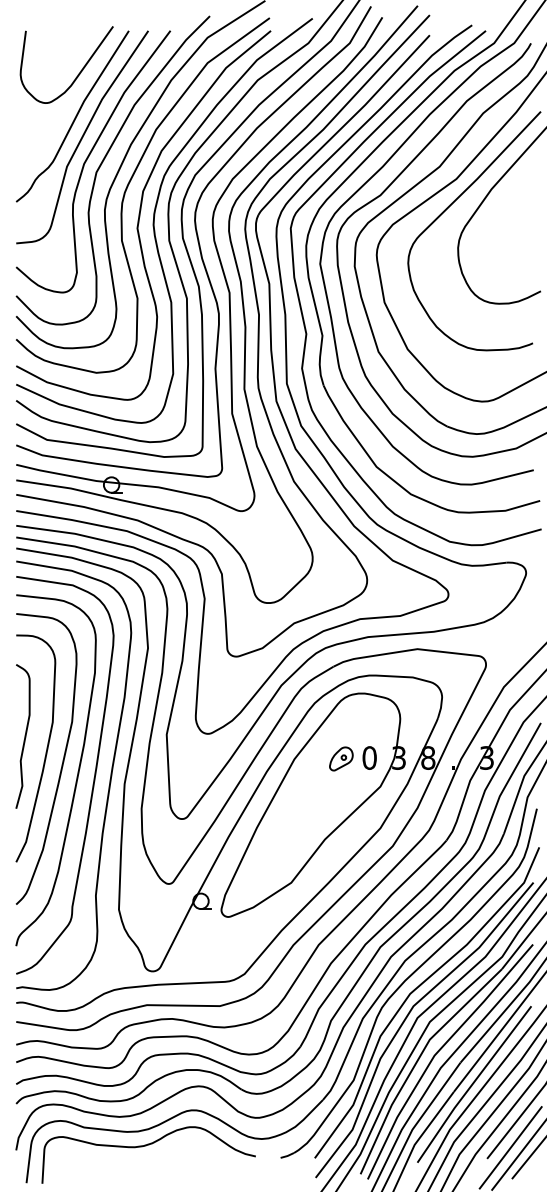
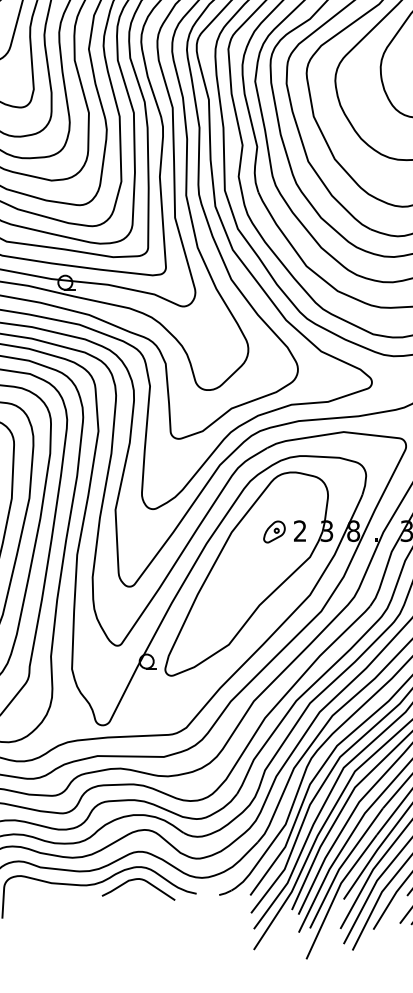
text: (369, 757) -> (300, 530), 0 -> 2
curve: (191, 1141) -> (138, 880), added

